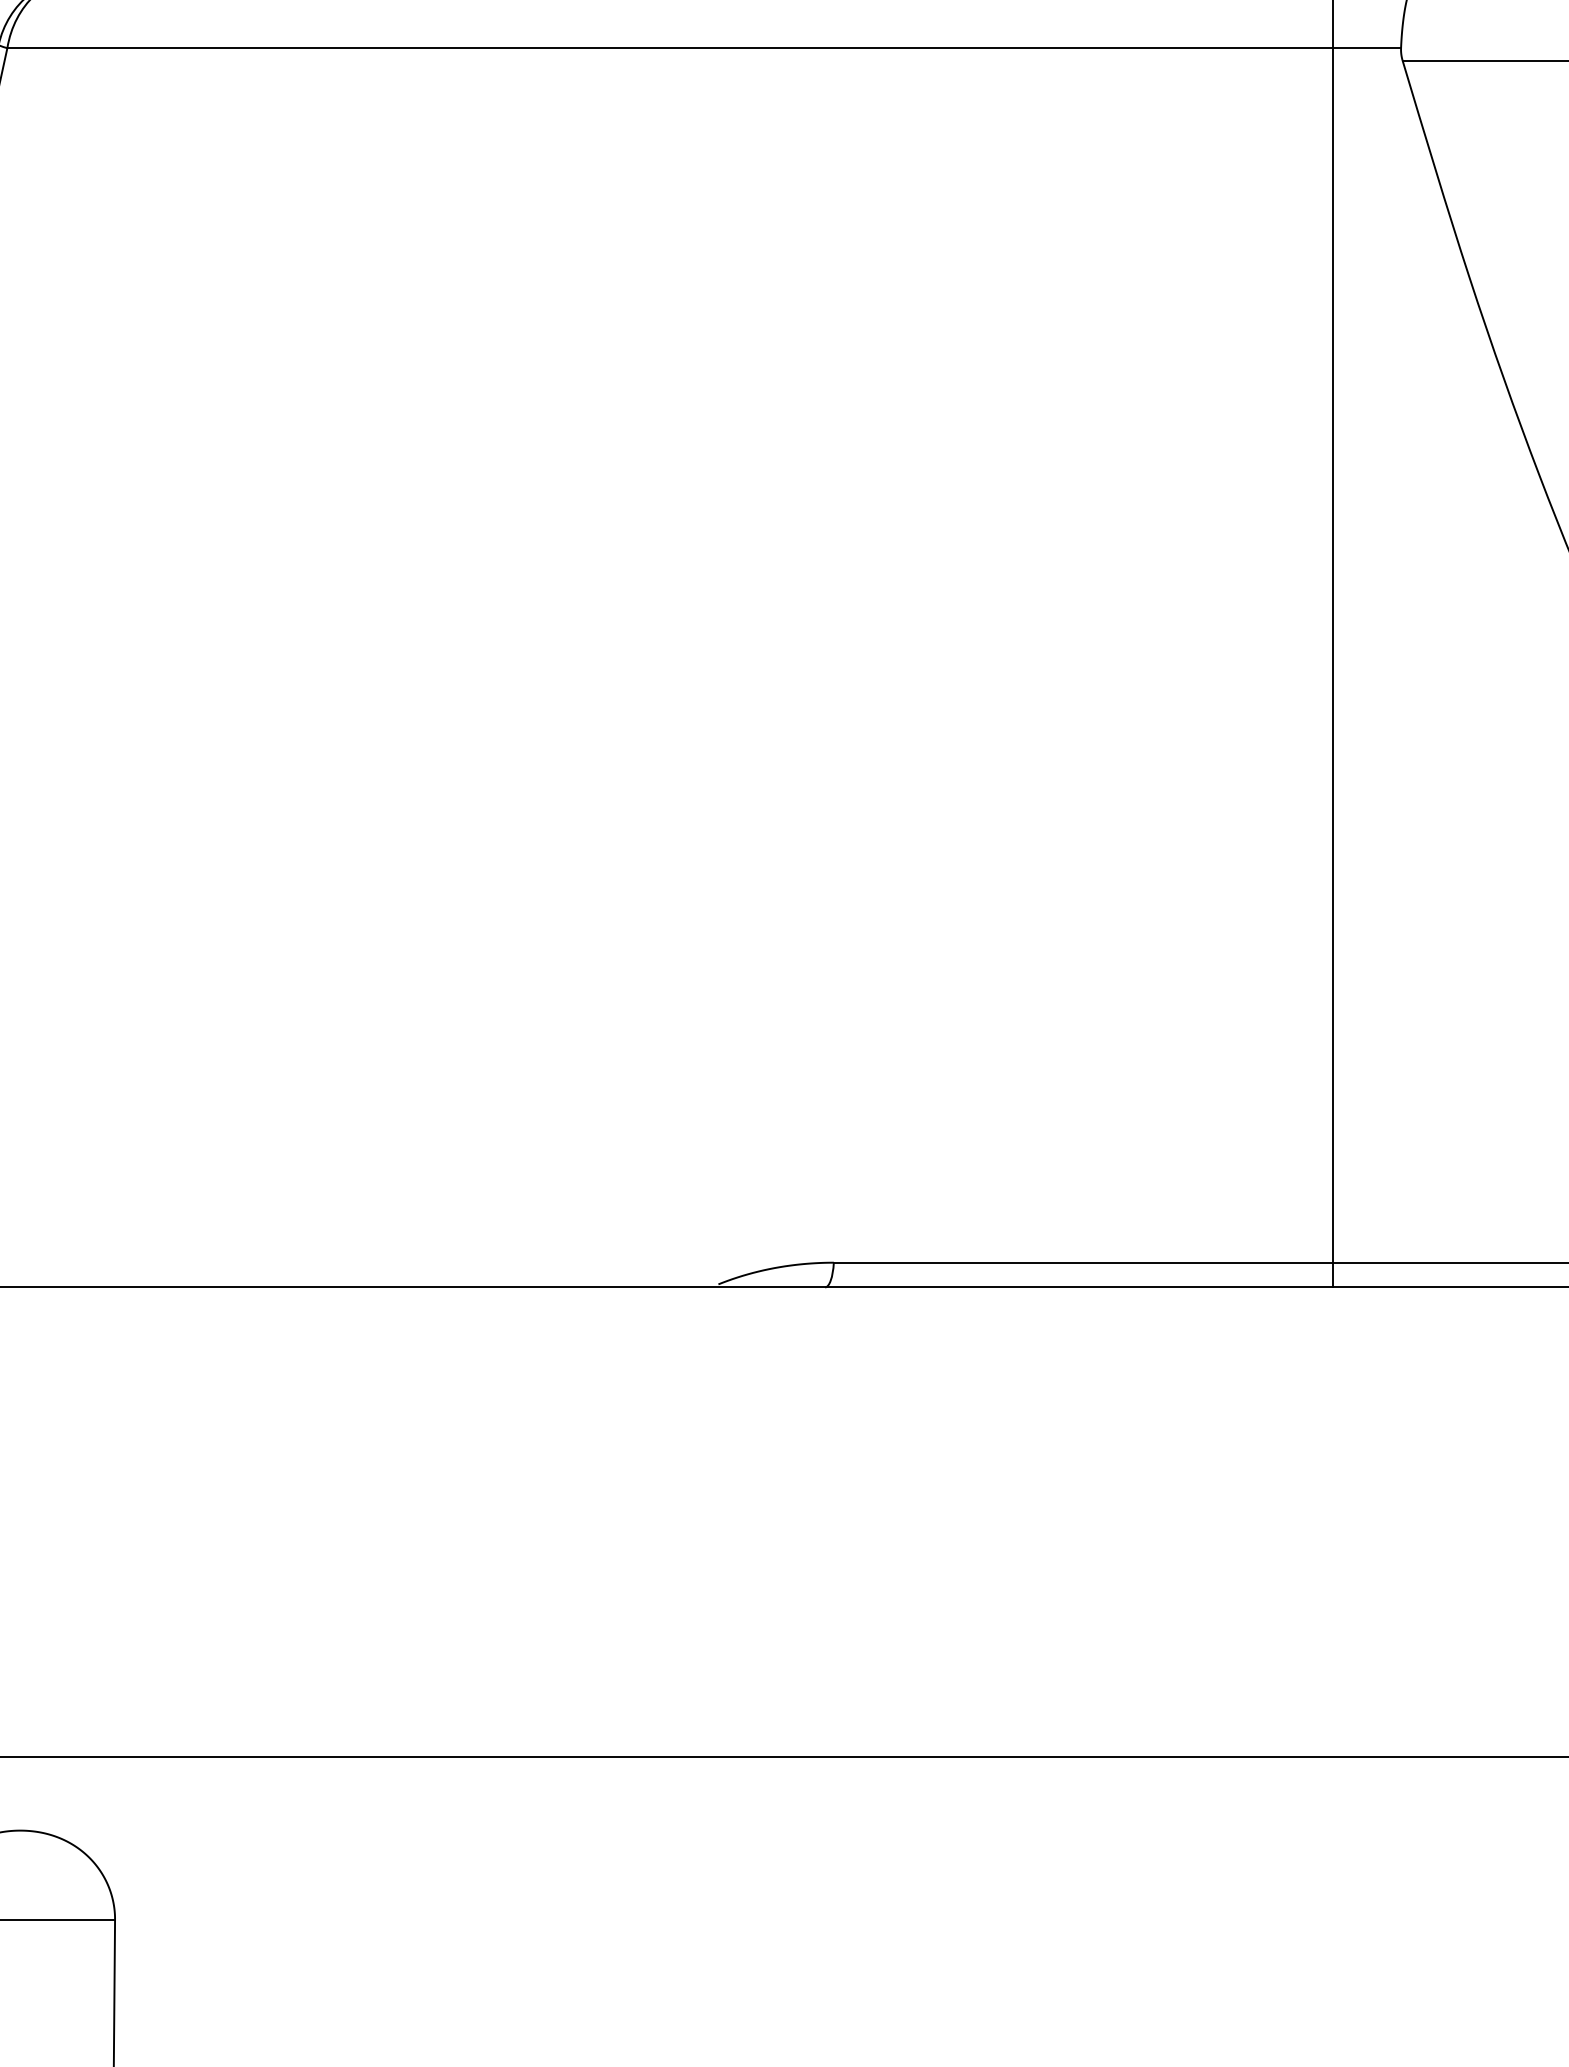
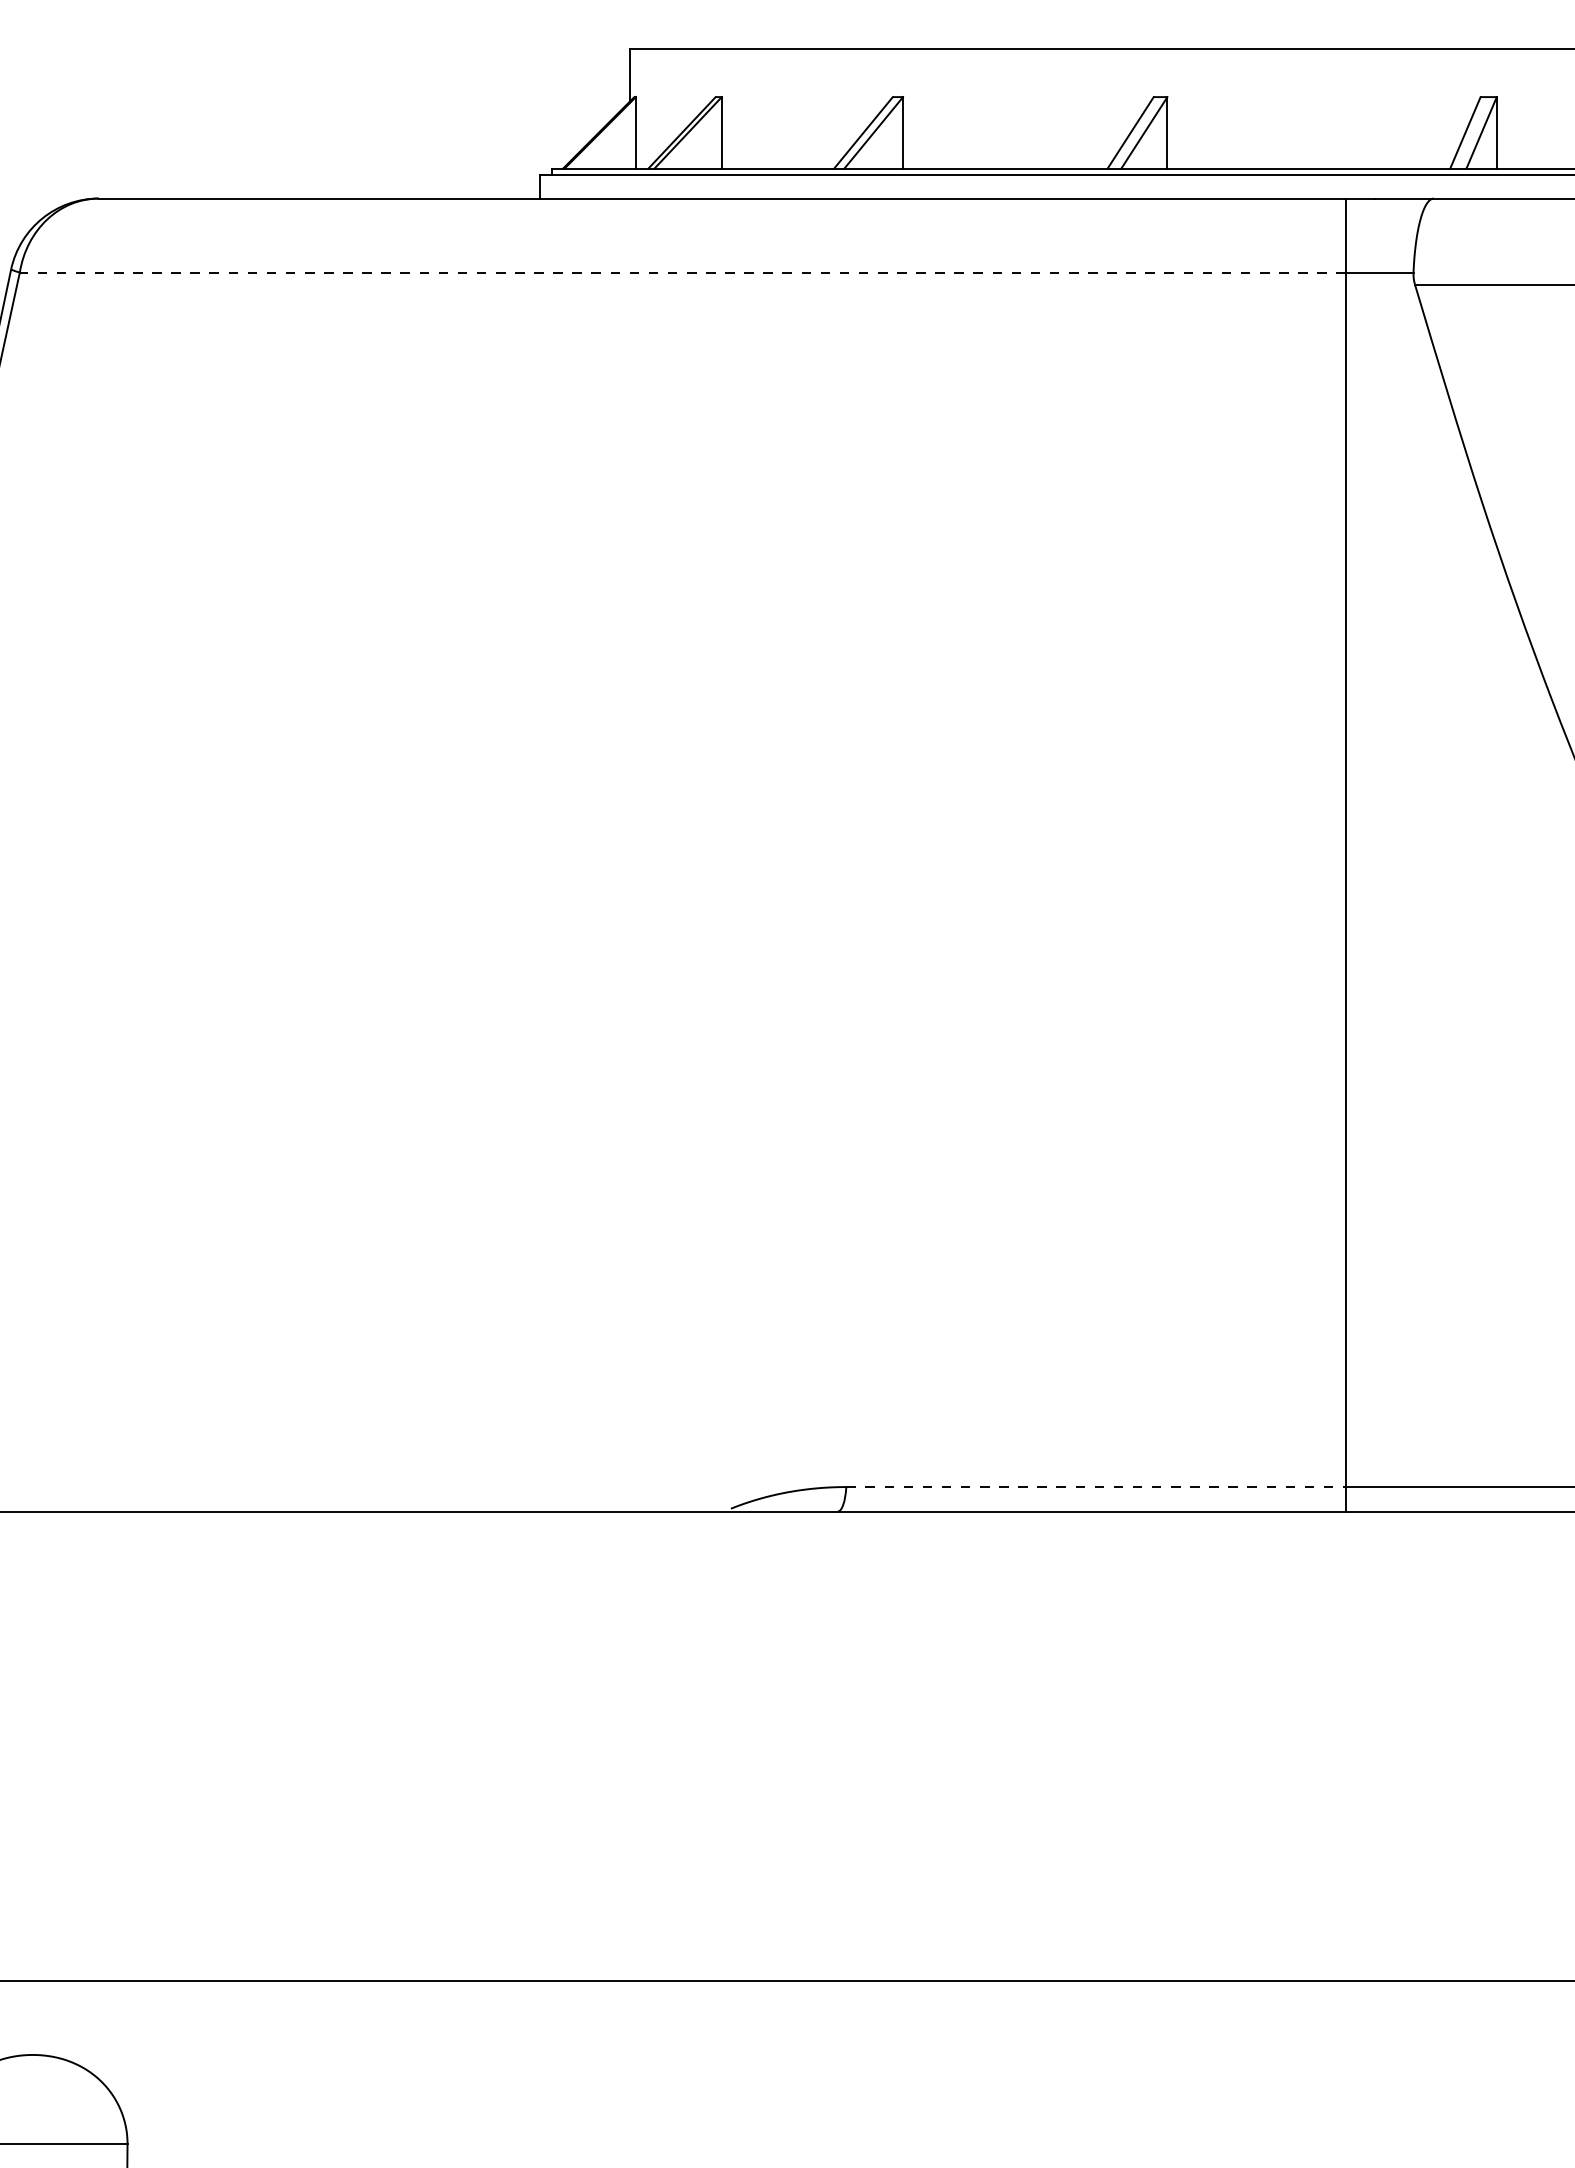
line: (670, 48) -> (682, 272), solid -> dashed
line: (1084, 1263) -> (1096, 1487), solid -> dashed

